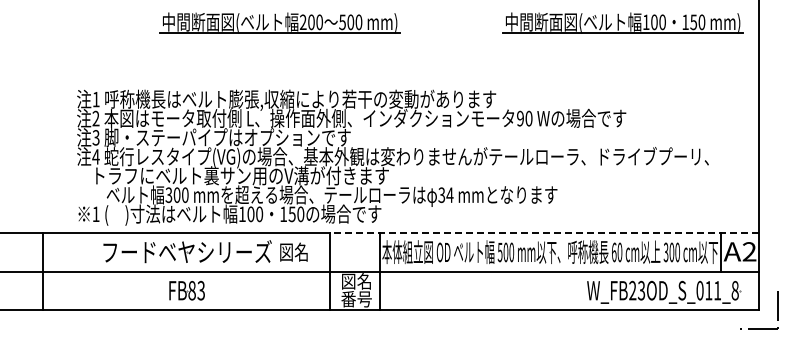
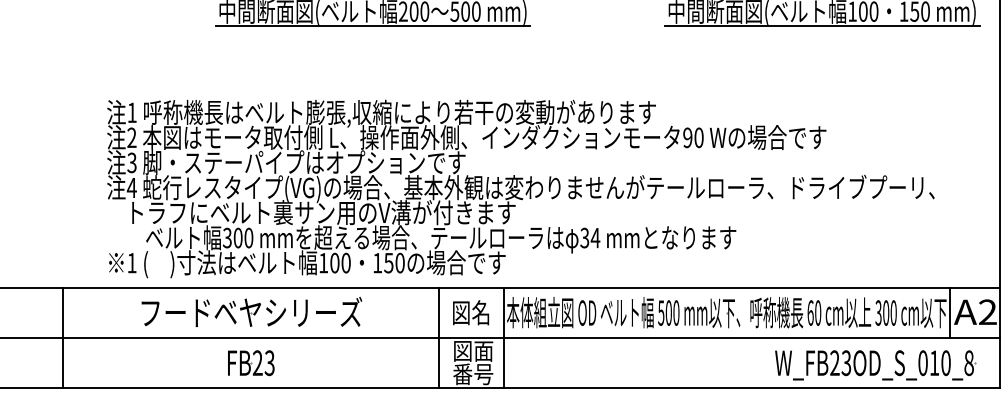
line: (544, 233) -> (719, 288), dashed -> solid
text: (293, 251) -> (470, 311), moved
text: (364, 281) -> (483, 351), 図名 -> 図面
text: (191, 290) -> (256, 362), FB83 -> FB23
text: (717, 290) -> (945, 362), W_FB23OD_S_011_8 -> W_FB23OD_S_010_8

